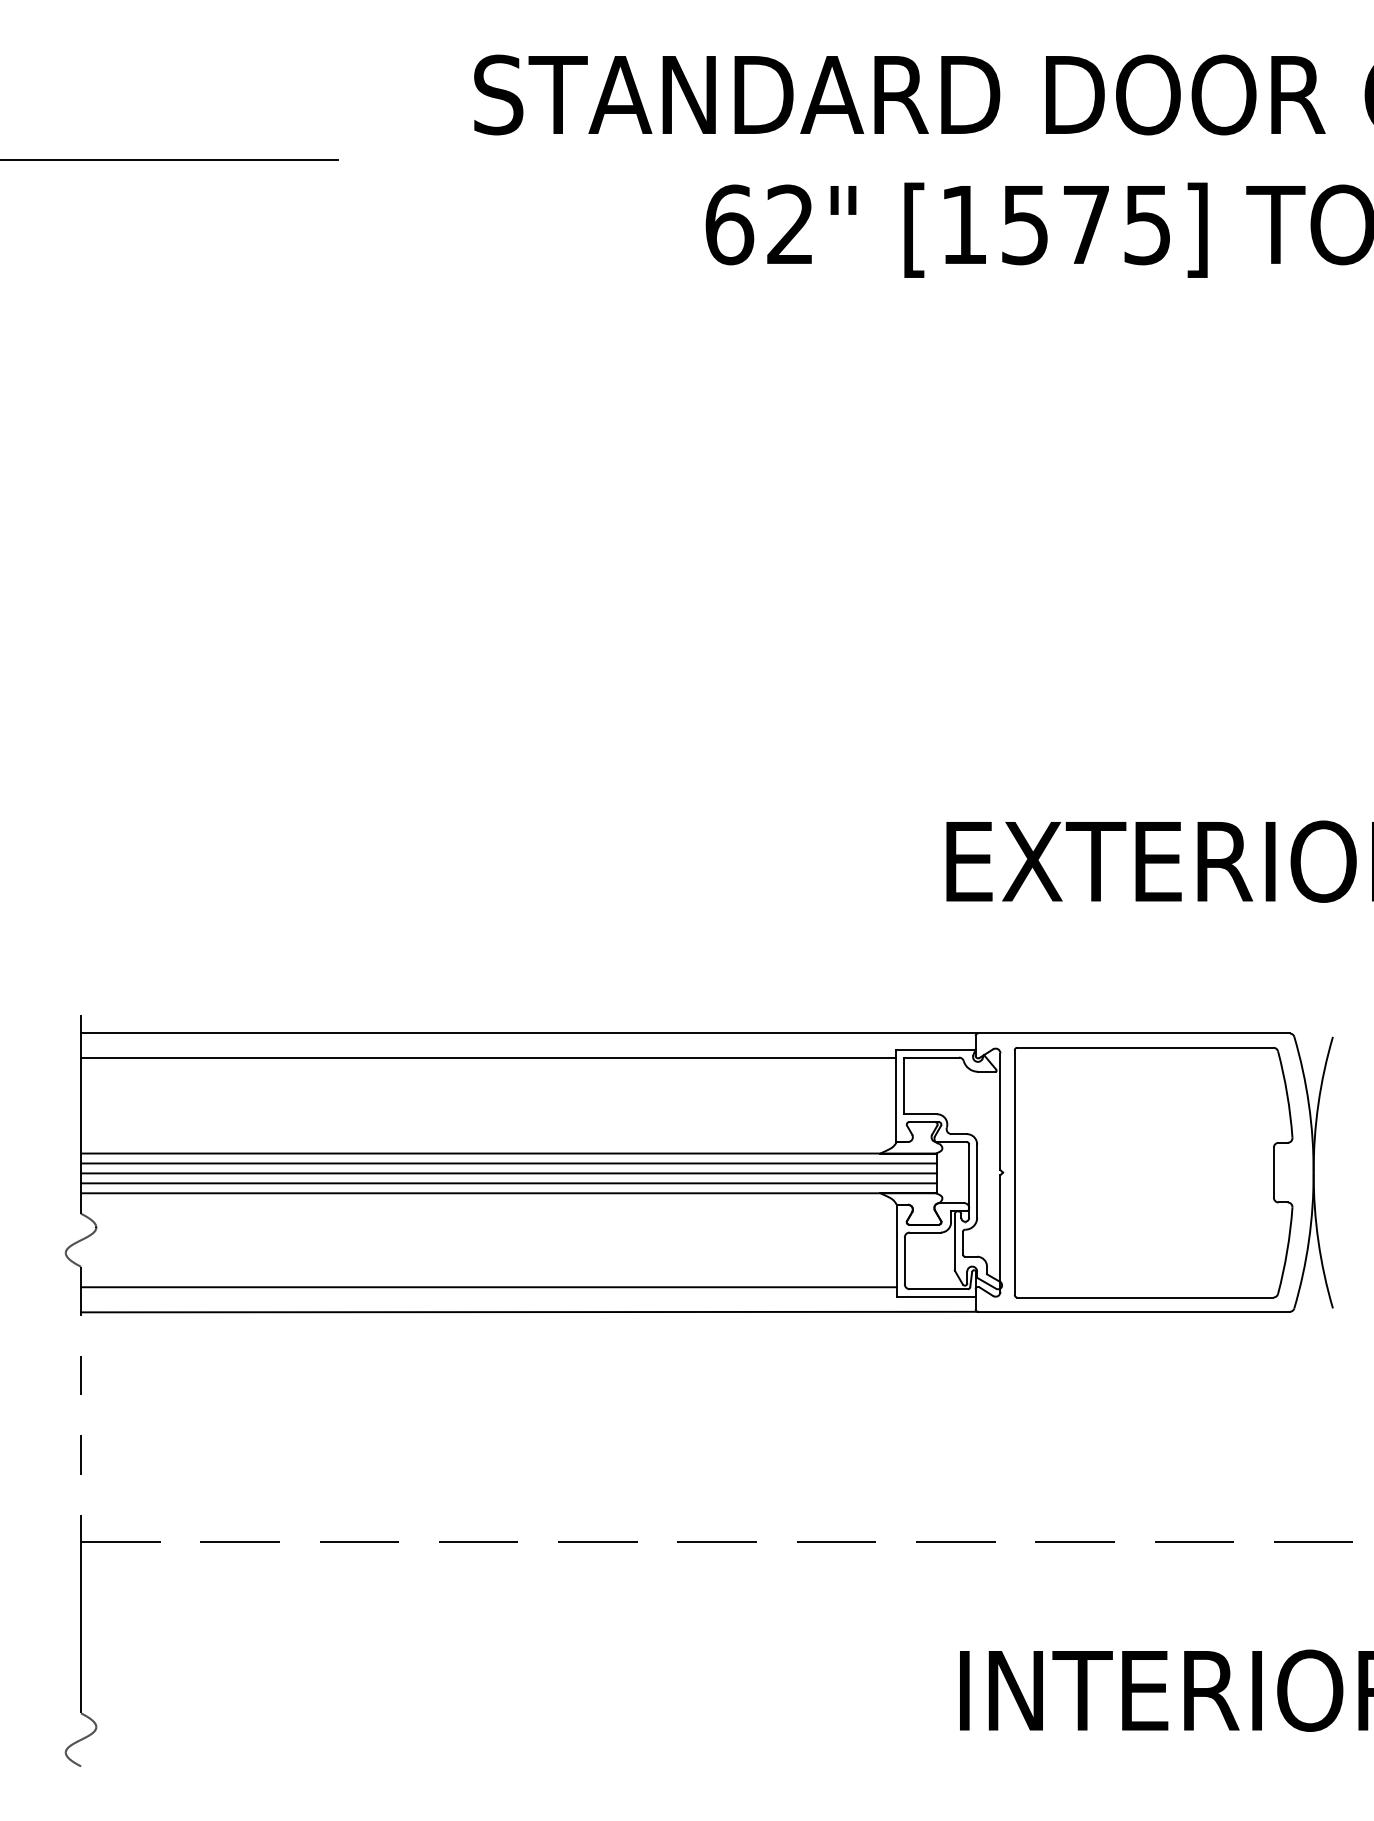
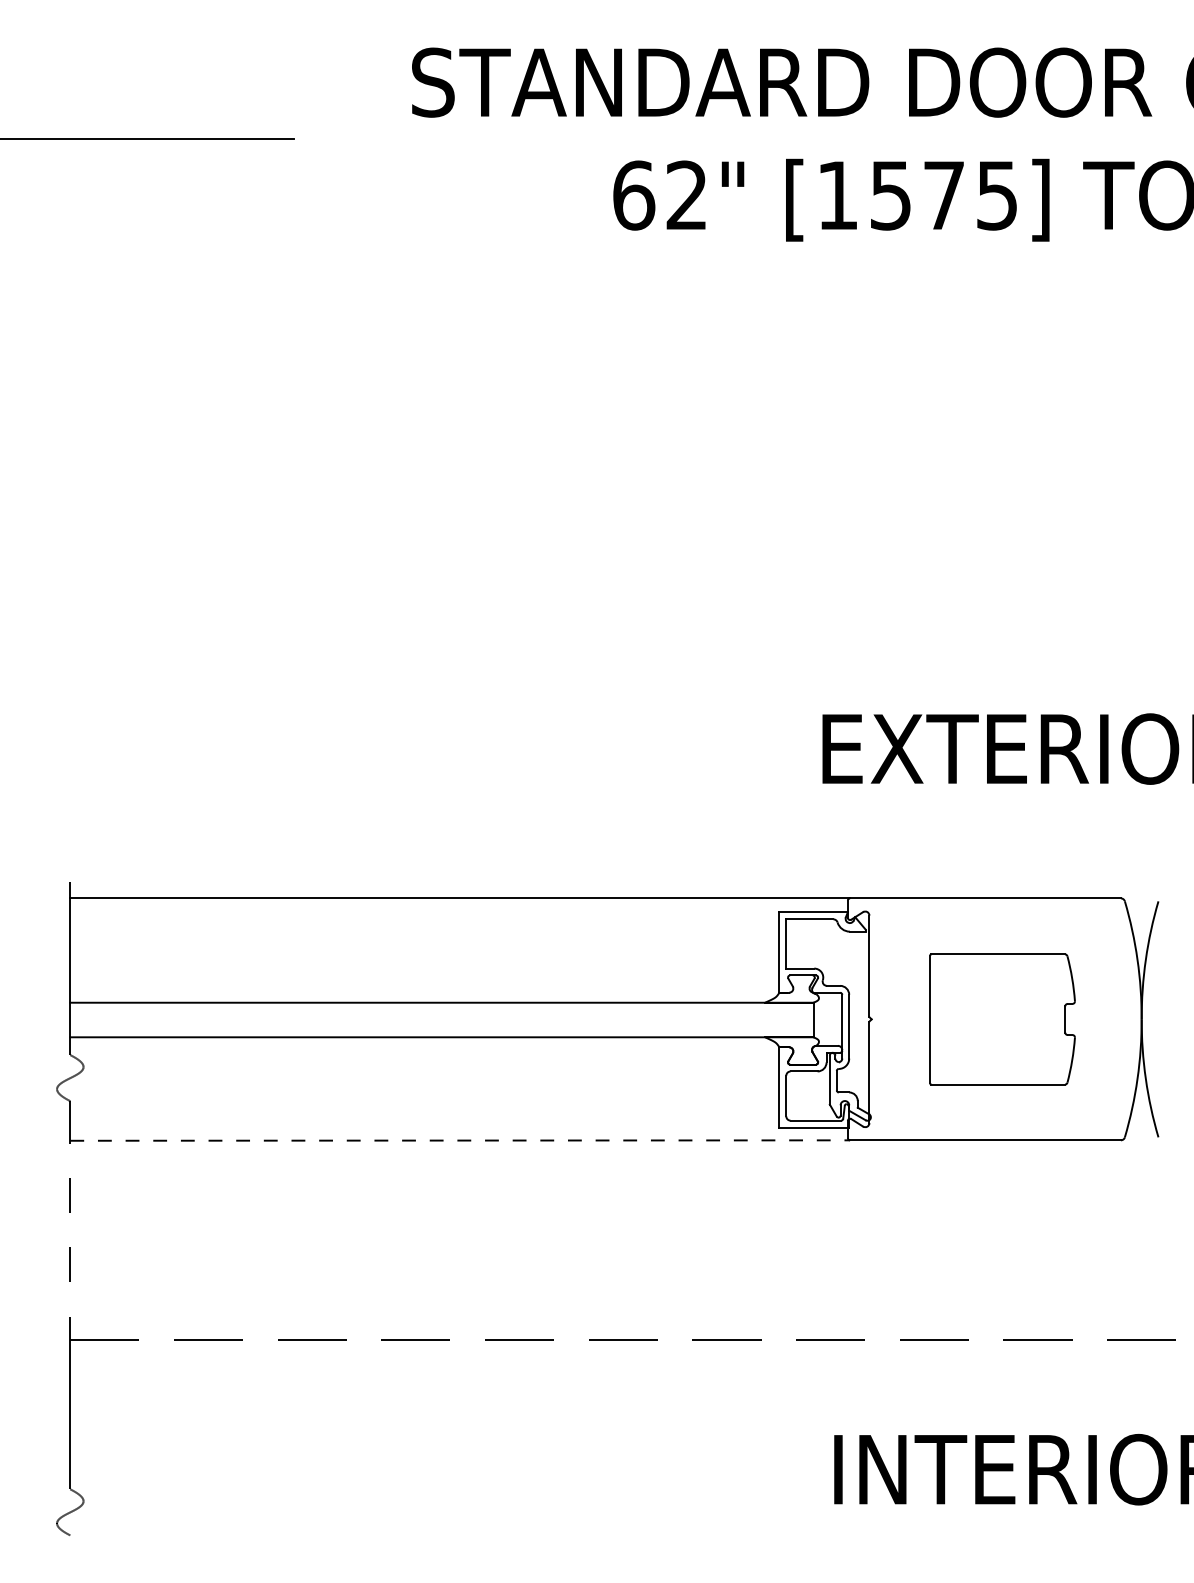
line: (488, 1057) -> (424, 919), removed
line: (508, 1163) -> (441, 1011), removed
part: (1153, 1172) -> (1002, 1019), size x0.6
line: (508, 1173) -> (441, 1020), removed
line: (508, 1183) -> (441, 1028), removed
line: (488, 1287) -> (424, 1119), removed
line: (529, 1312) -> (460, 1140), solid -> dashed

